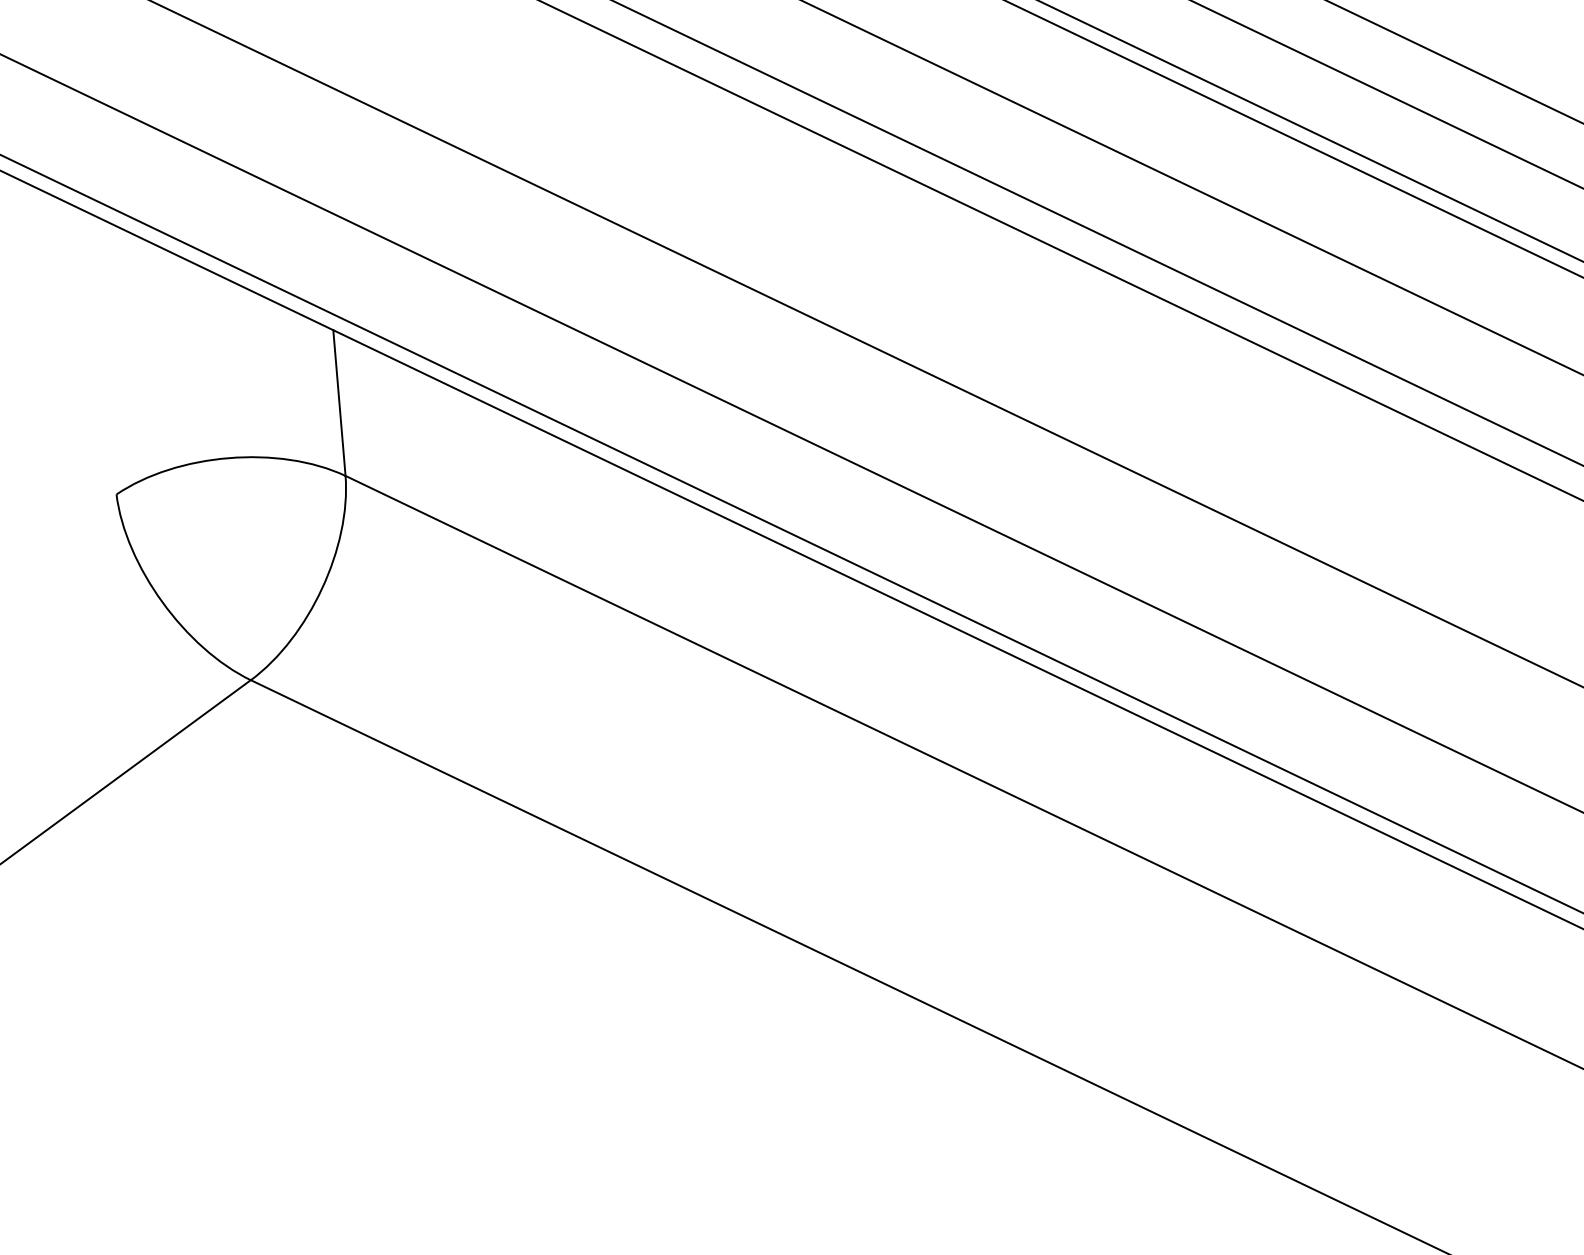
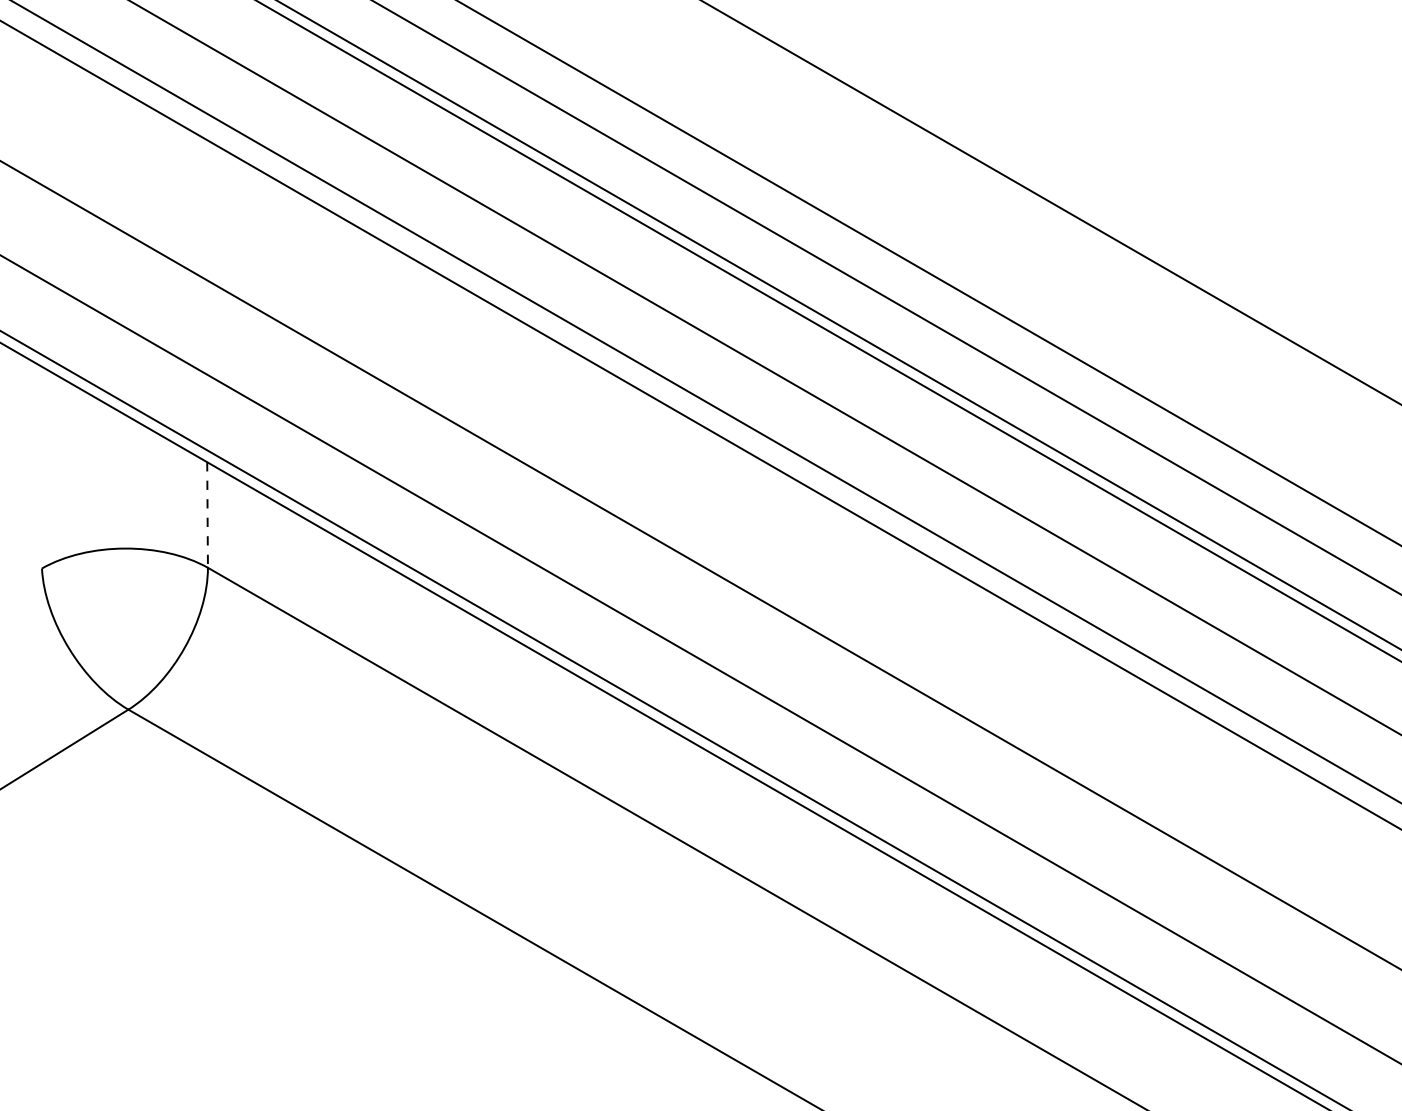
line: (339, 402) -> (207, 514), solid -> dashed

